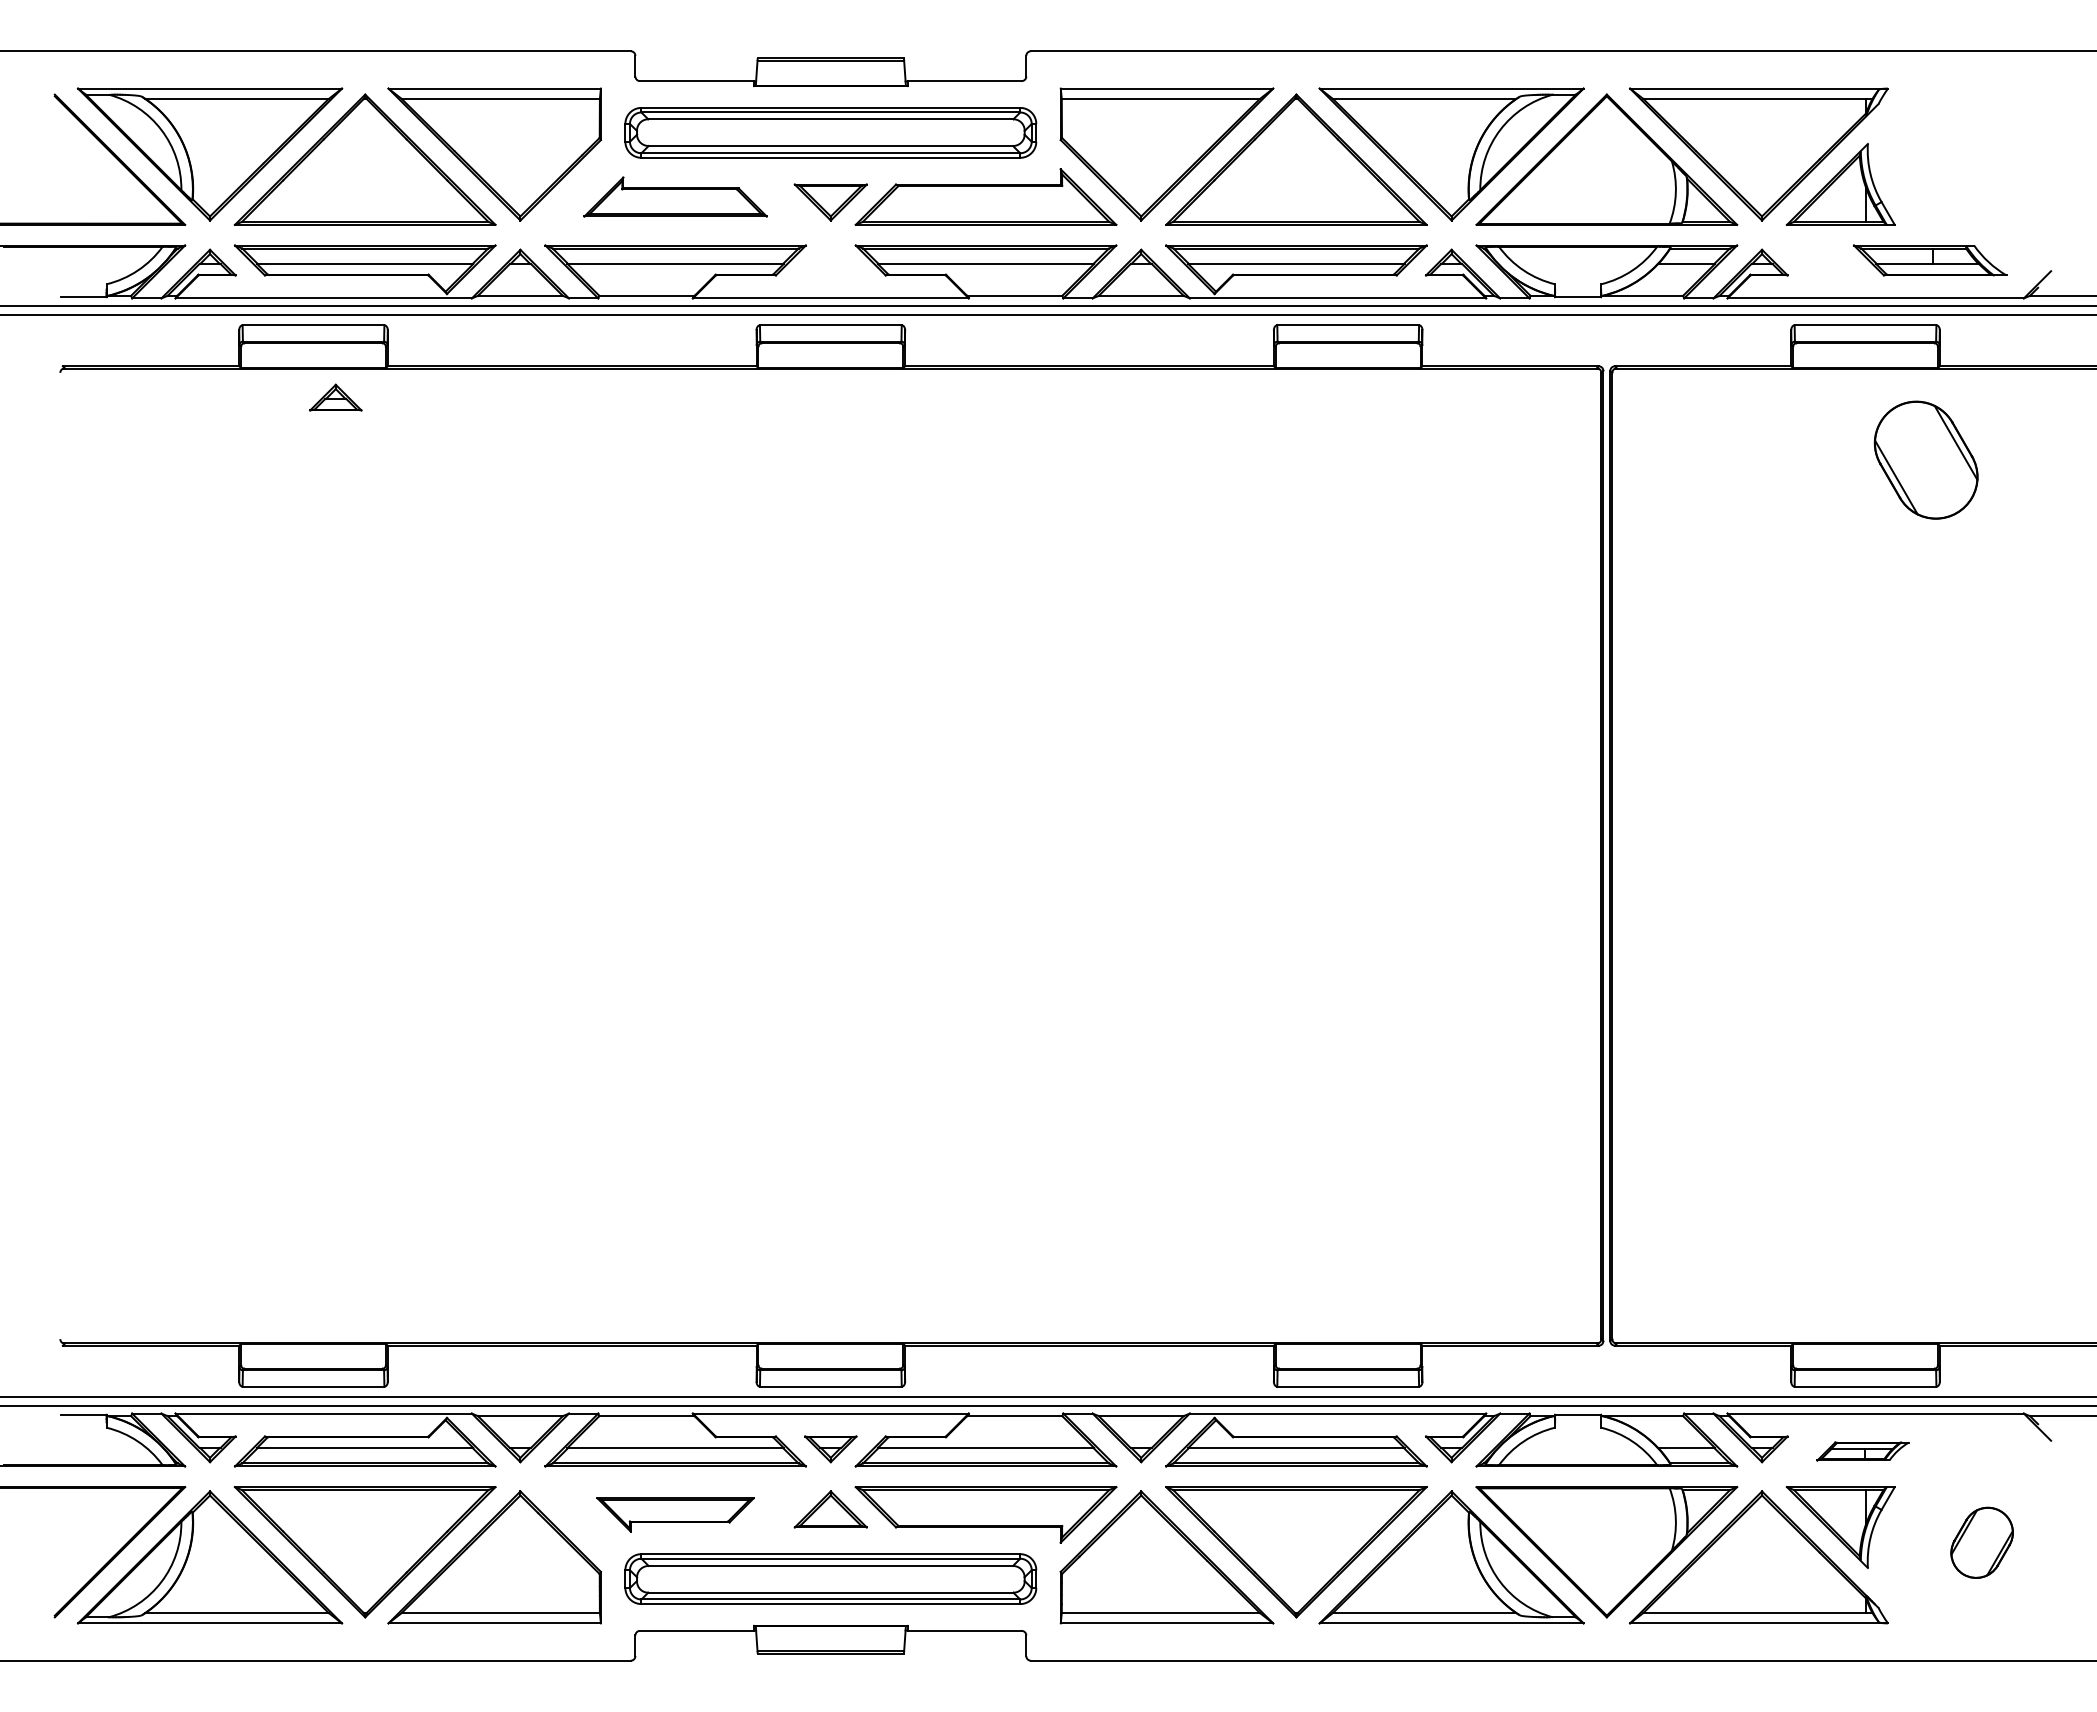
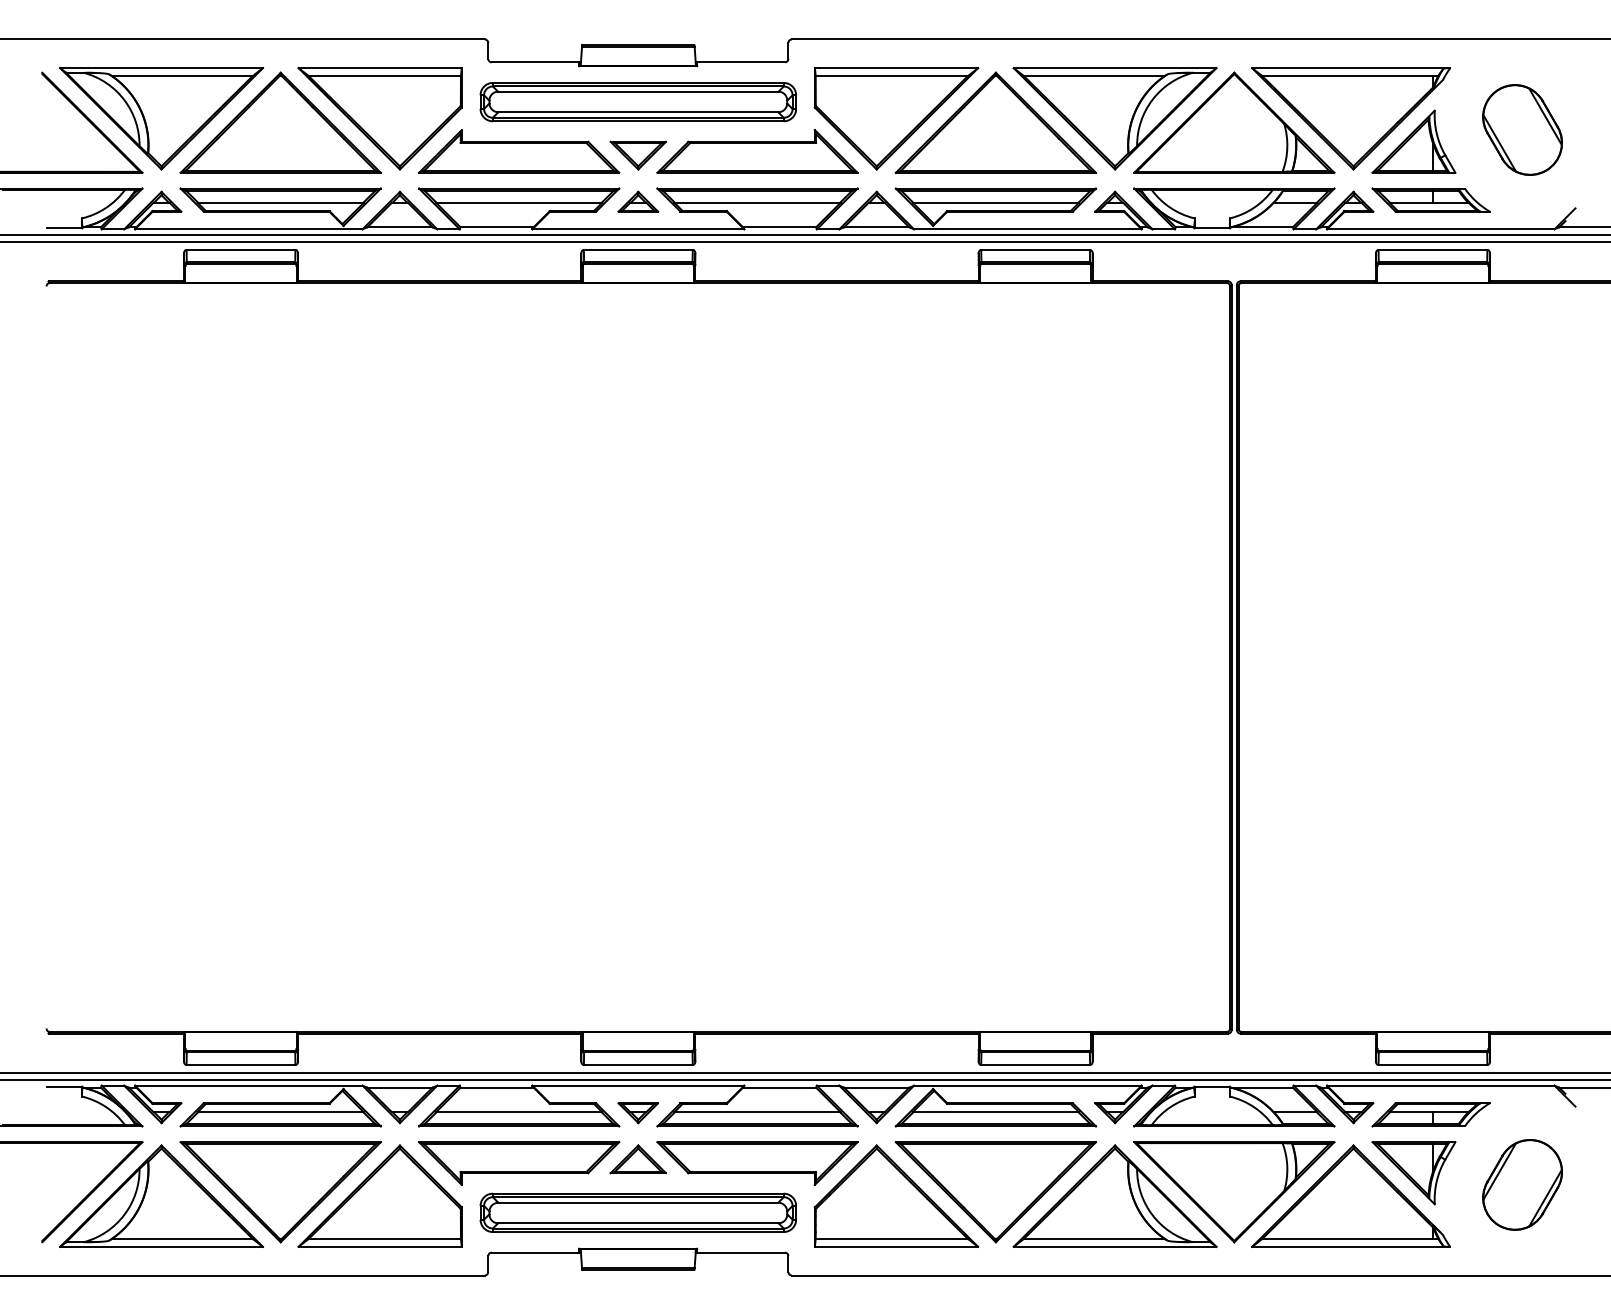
part: (675, 196) -> (519, 151), size x1.43
part: (1929, 260) -> (1430, 200), moved
part: (335, 397) -> (638, 201), moved
part: (1925, 459) -> (1522, 129), moved
part: (1862, 1451) -> (1430, 1114), size x1.67
part: (675, 1514) -> (519, 1163), size x1.67
part: (1981, 1542) -> (1522, 1184), size x1.67

